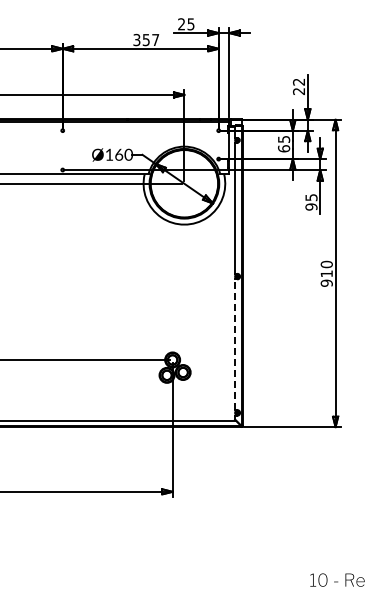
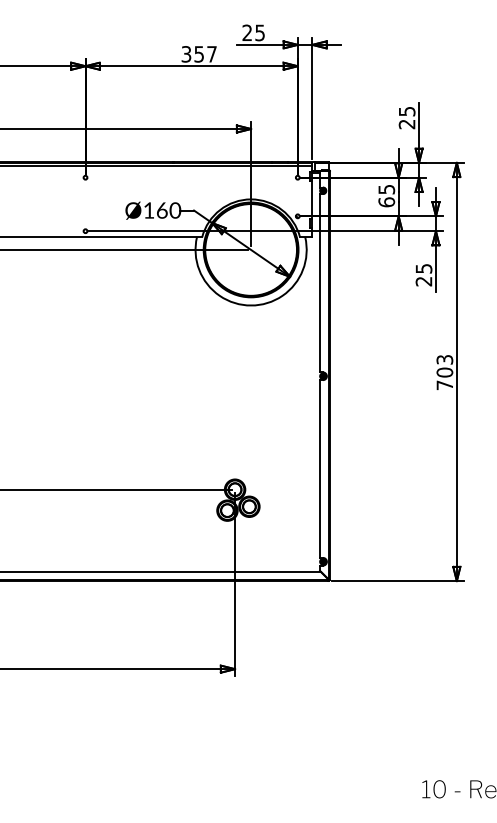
text: (298, 81) -> (406, 110), 22 -> 25
text: (311, 206) -> (424, 280), 95 -> 25
text: (326, 273) -> (444, 372), 910 -> 703
line: (235, 344) -> (320, 468), dashed -> solid

